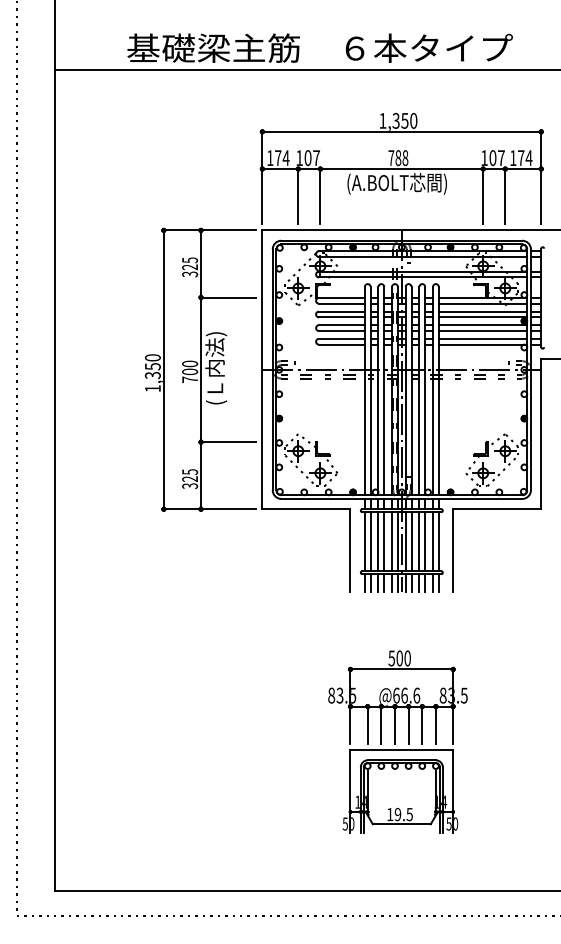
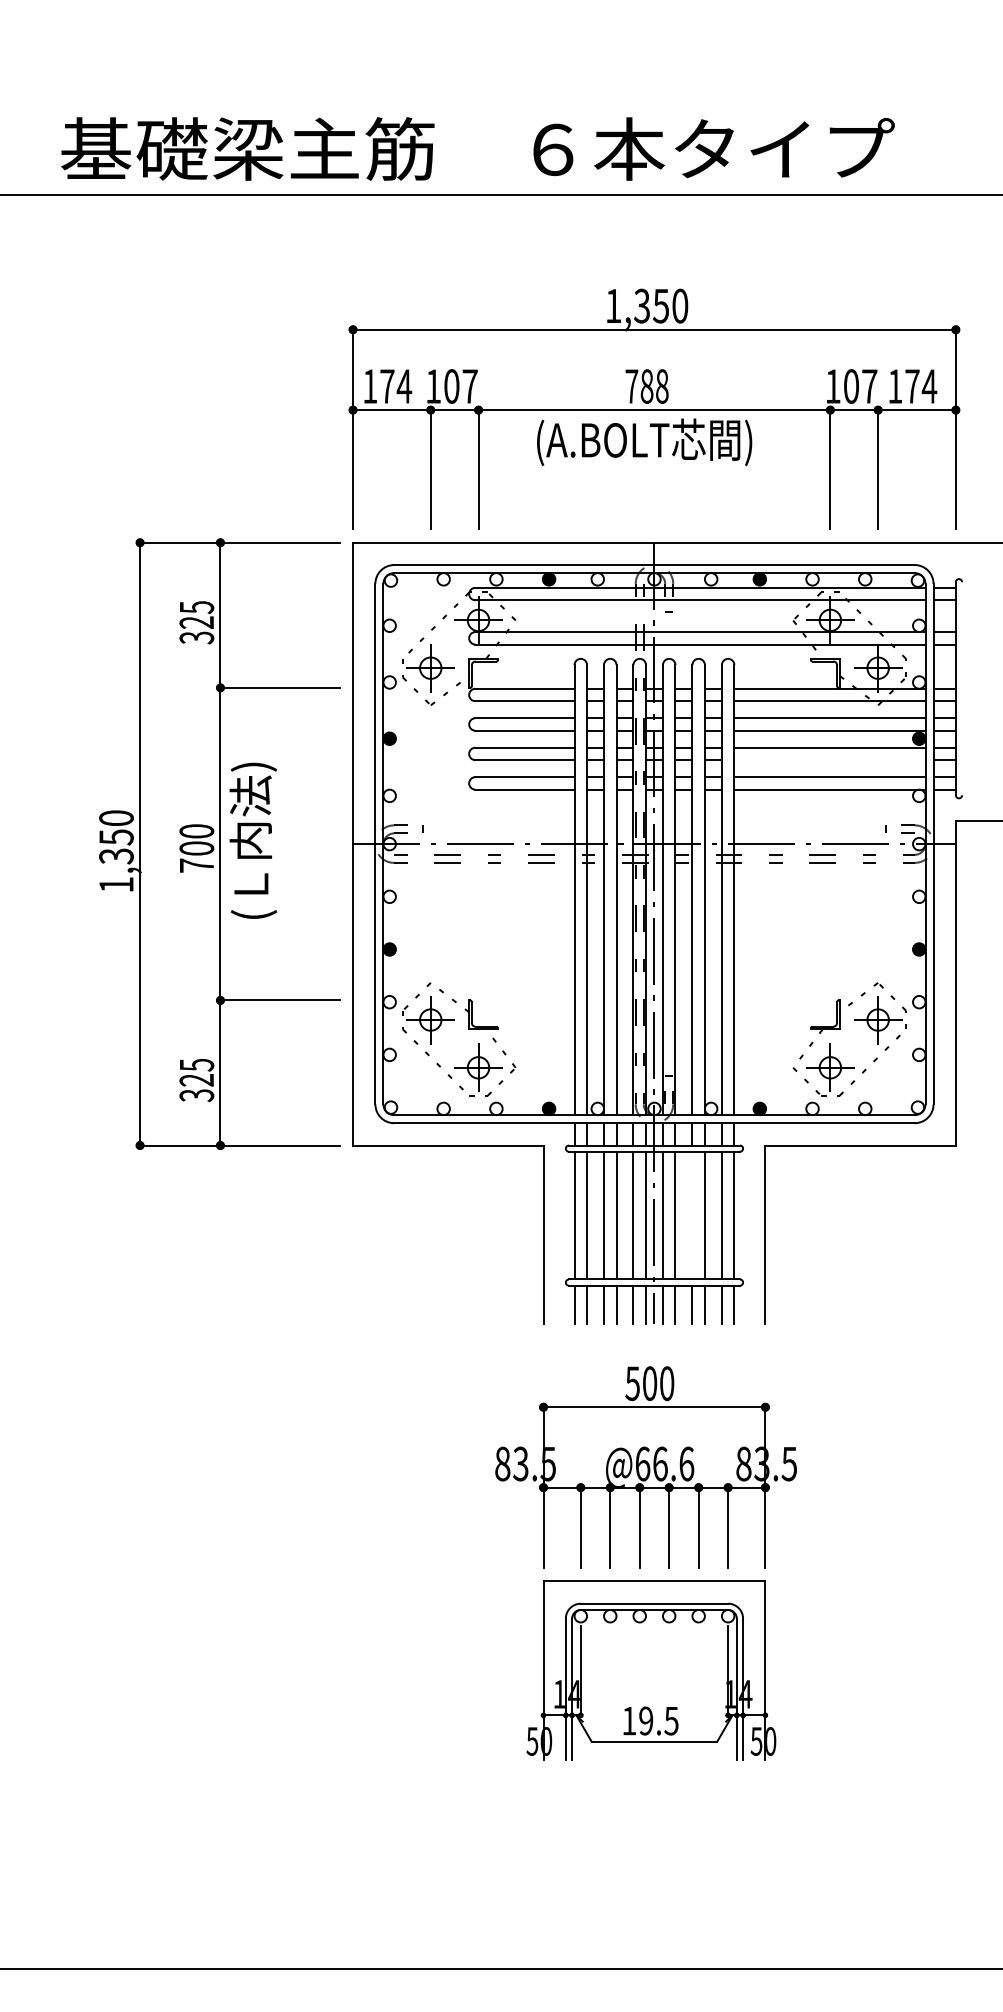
line: (482, 331) -> (828, 761), removed
line: (419, 541) -> (692, 1215), removed
part: (397, 741) -> (645, 1563), moved

